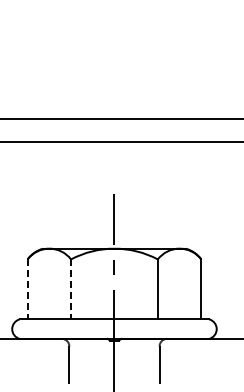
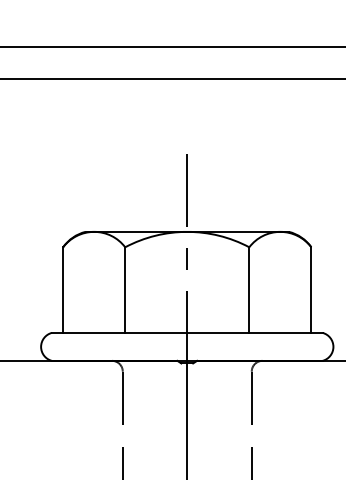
line: (27, 289) -> (62, 290), dashed -> solid
line: (71, 289) -> (125, 290), dashed -> solid

